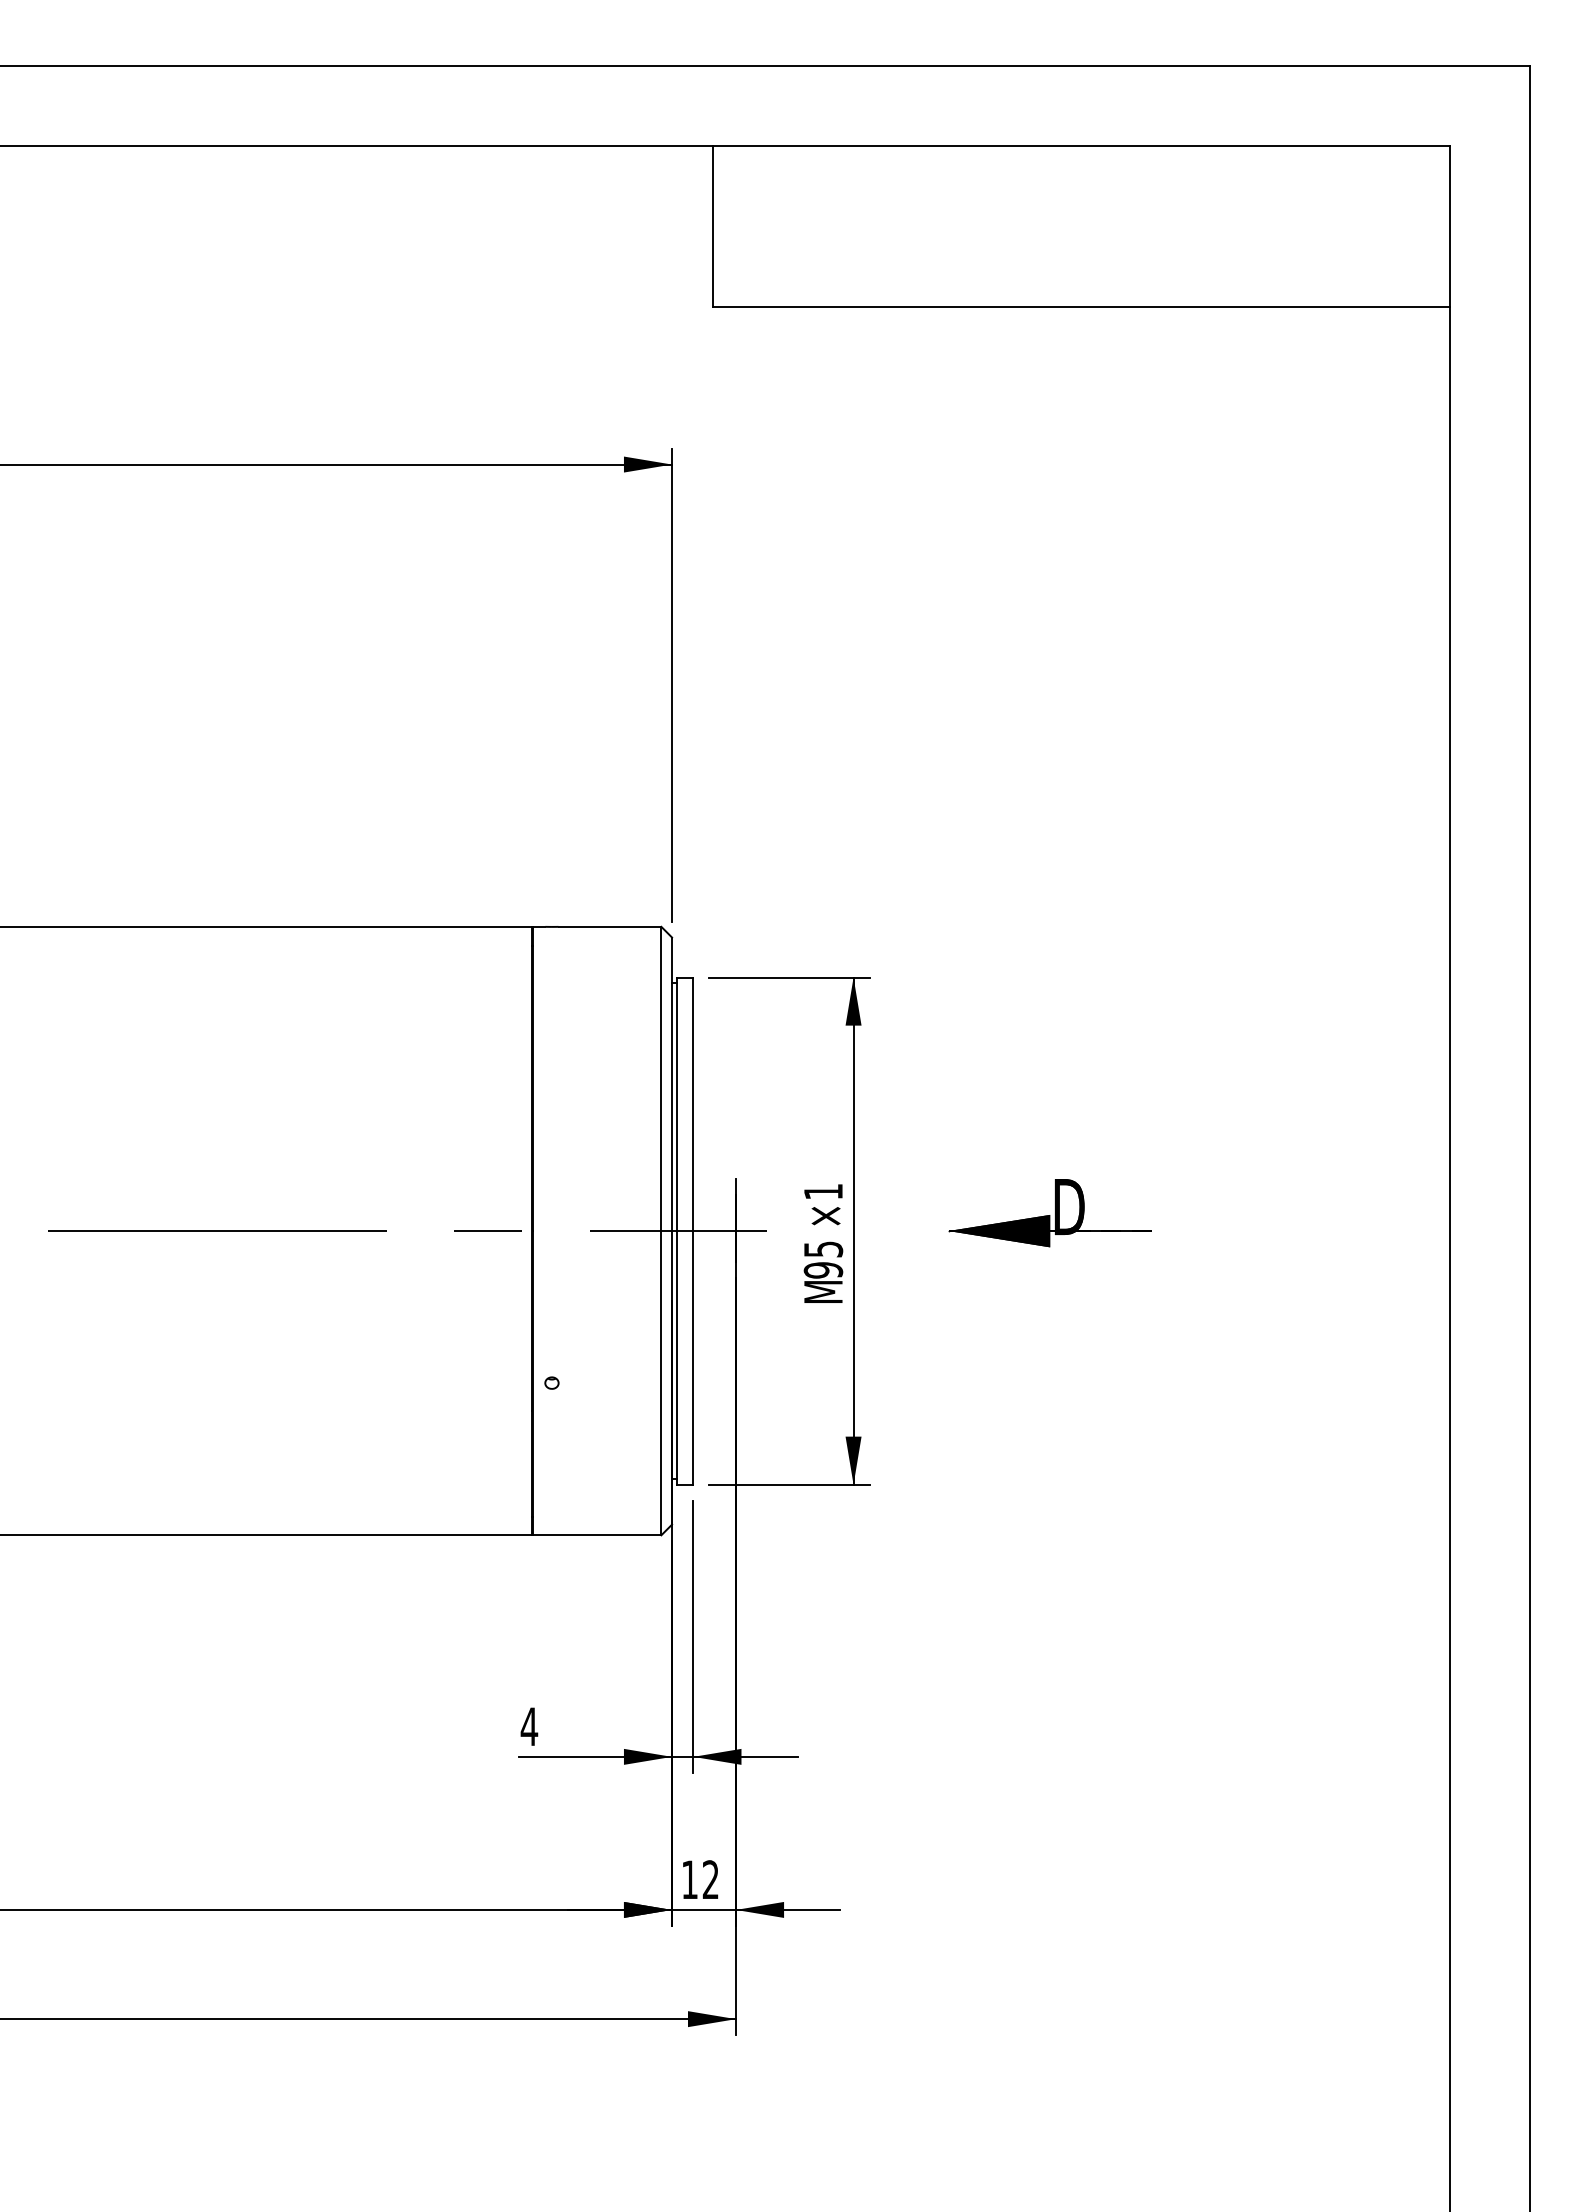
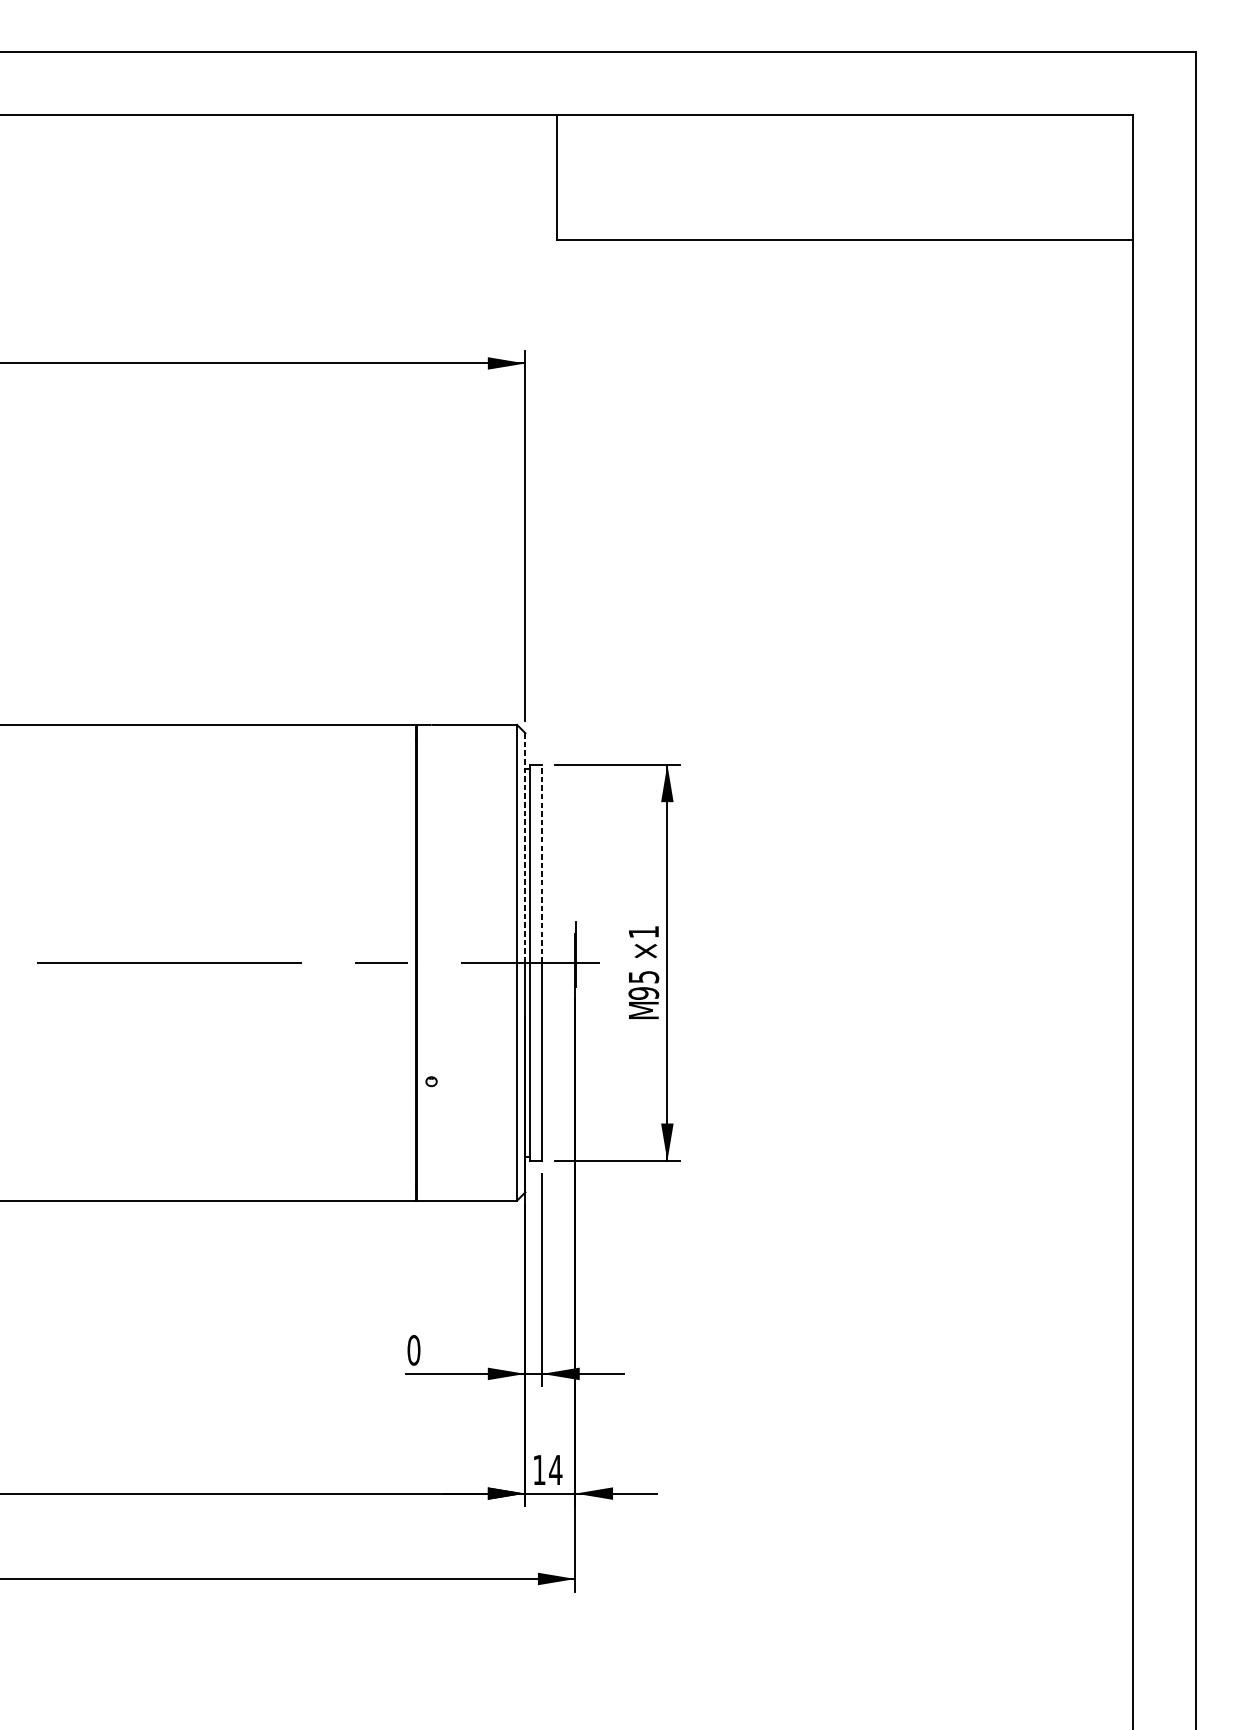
line: (672, 1084) -> (525, 848), solid -> dashed
line: (693, 1104) -> (542, 863), solid -> dashed
part: (1049, 1213) -> (820, 949), removed
text: (529, 1726) -> (413, 1350), 4 -> 0
text: (710, 1879) -> (555, 1469), 12 -> 14

